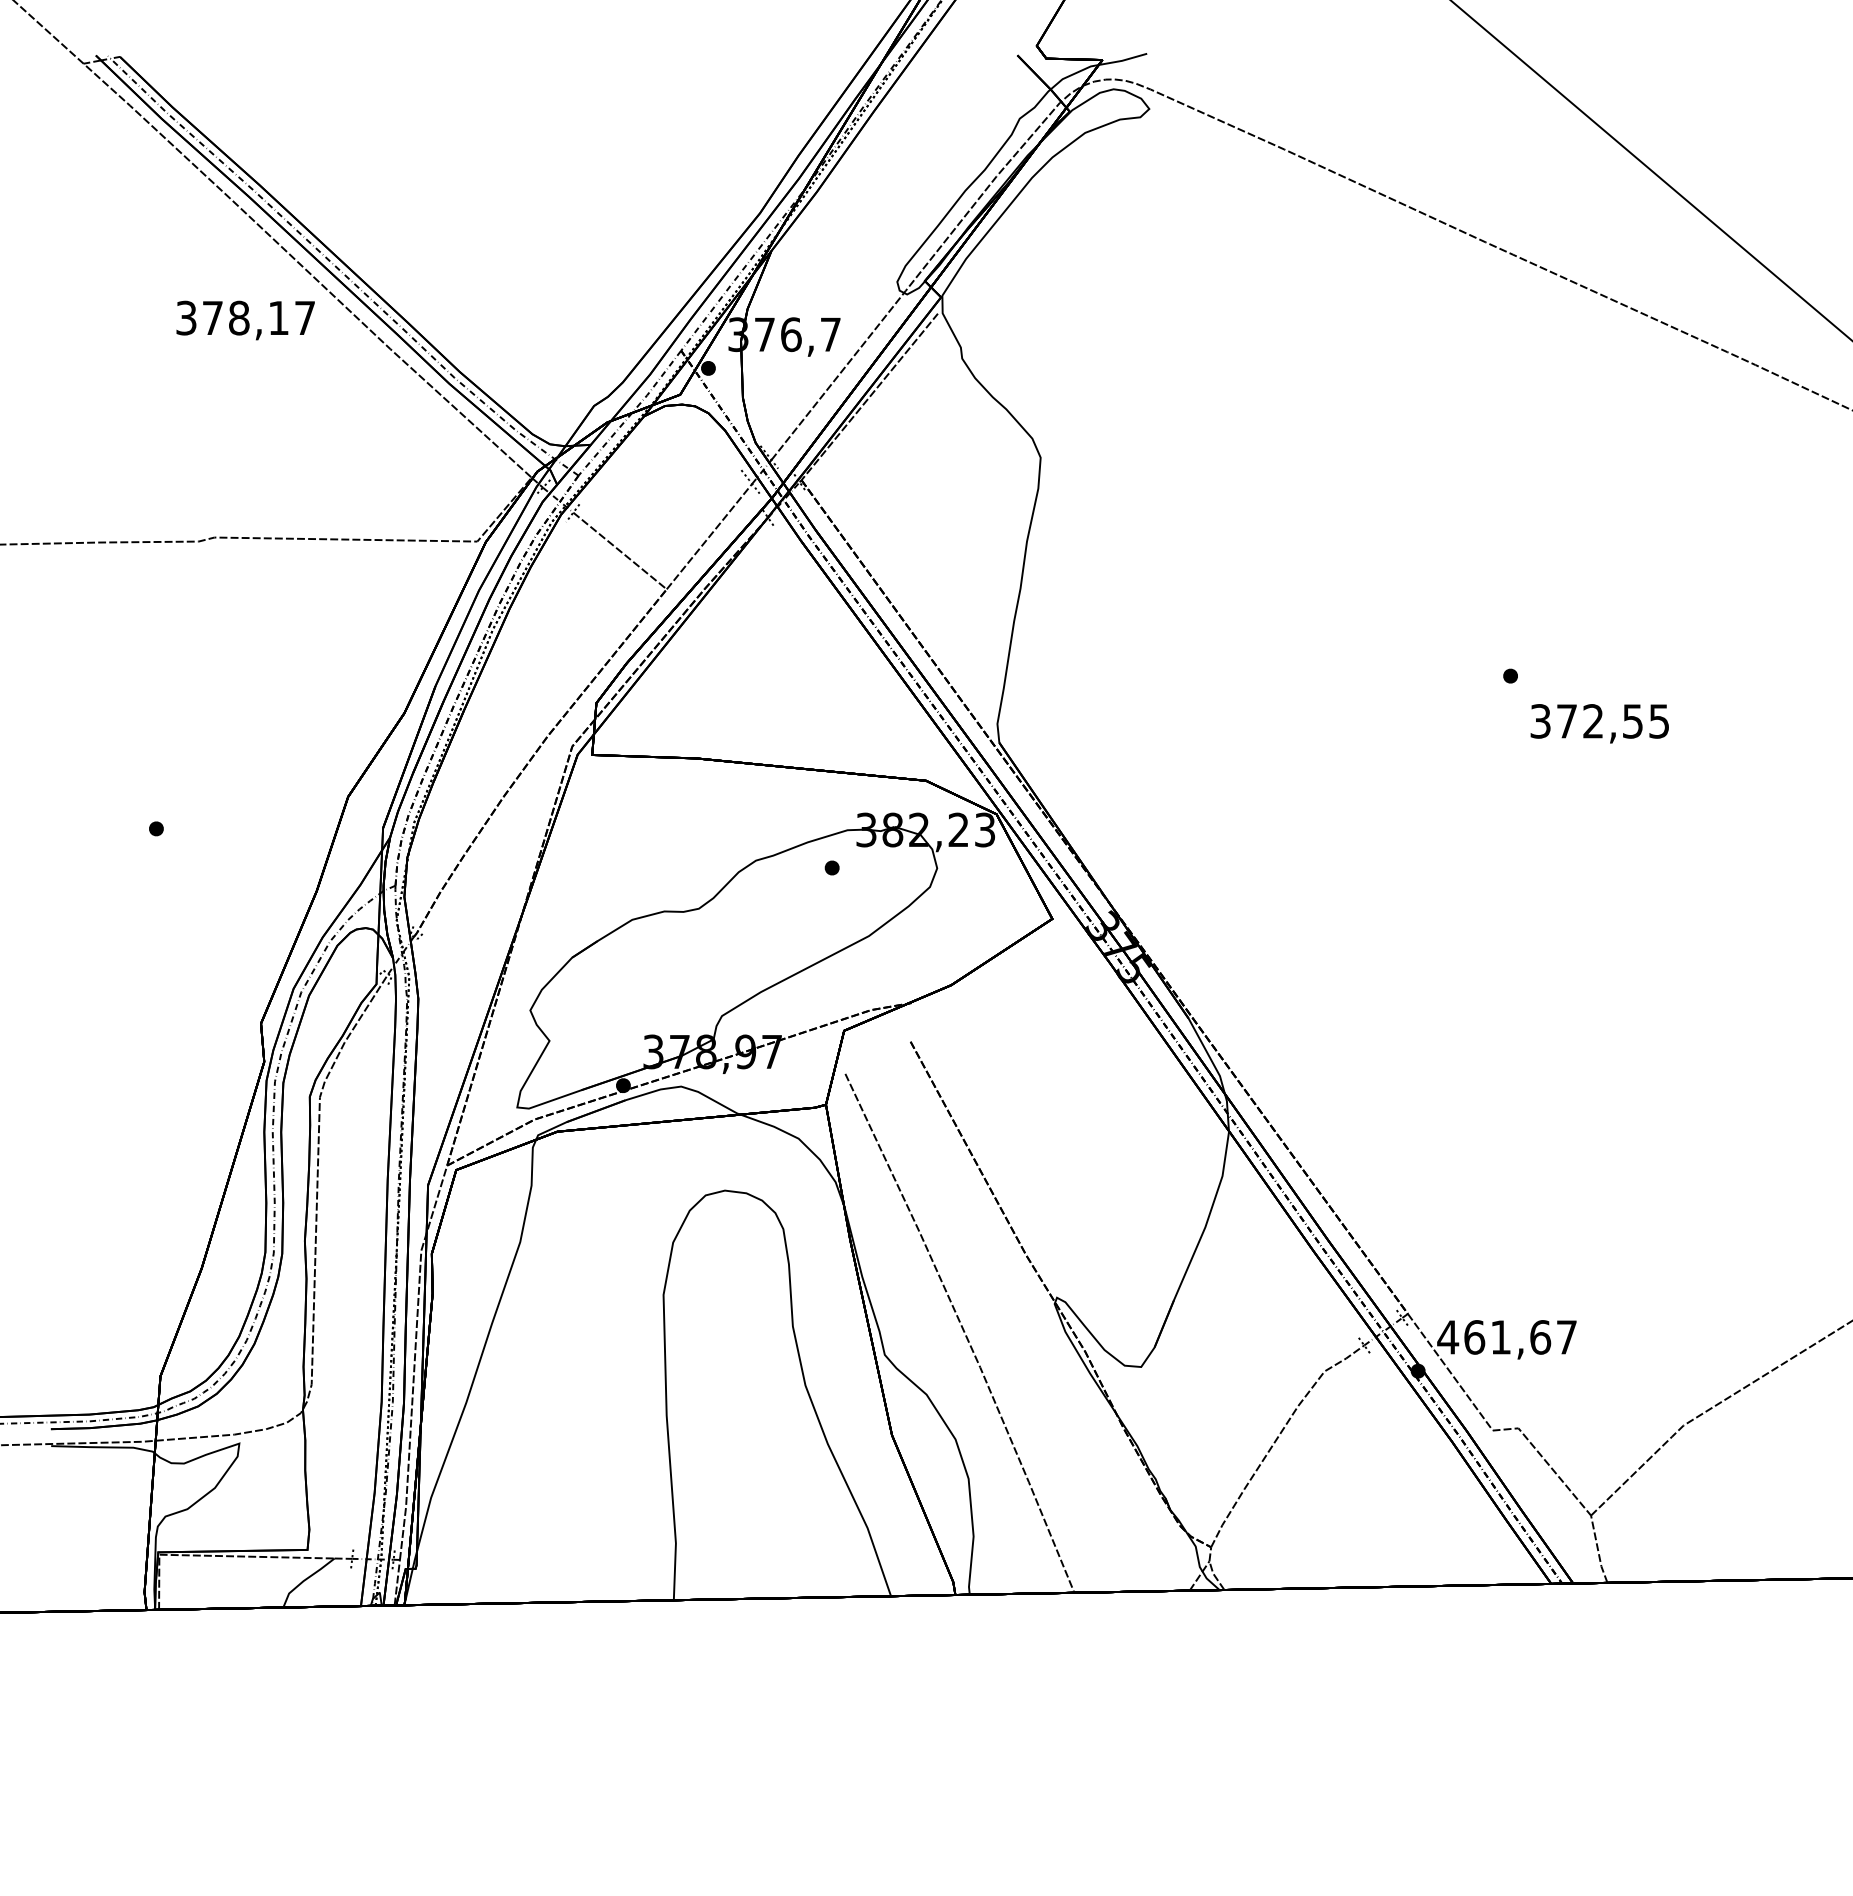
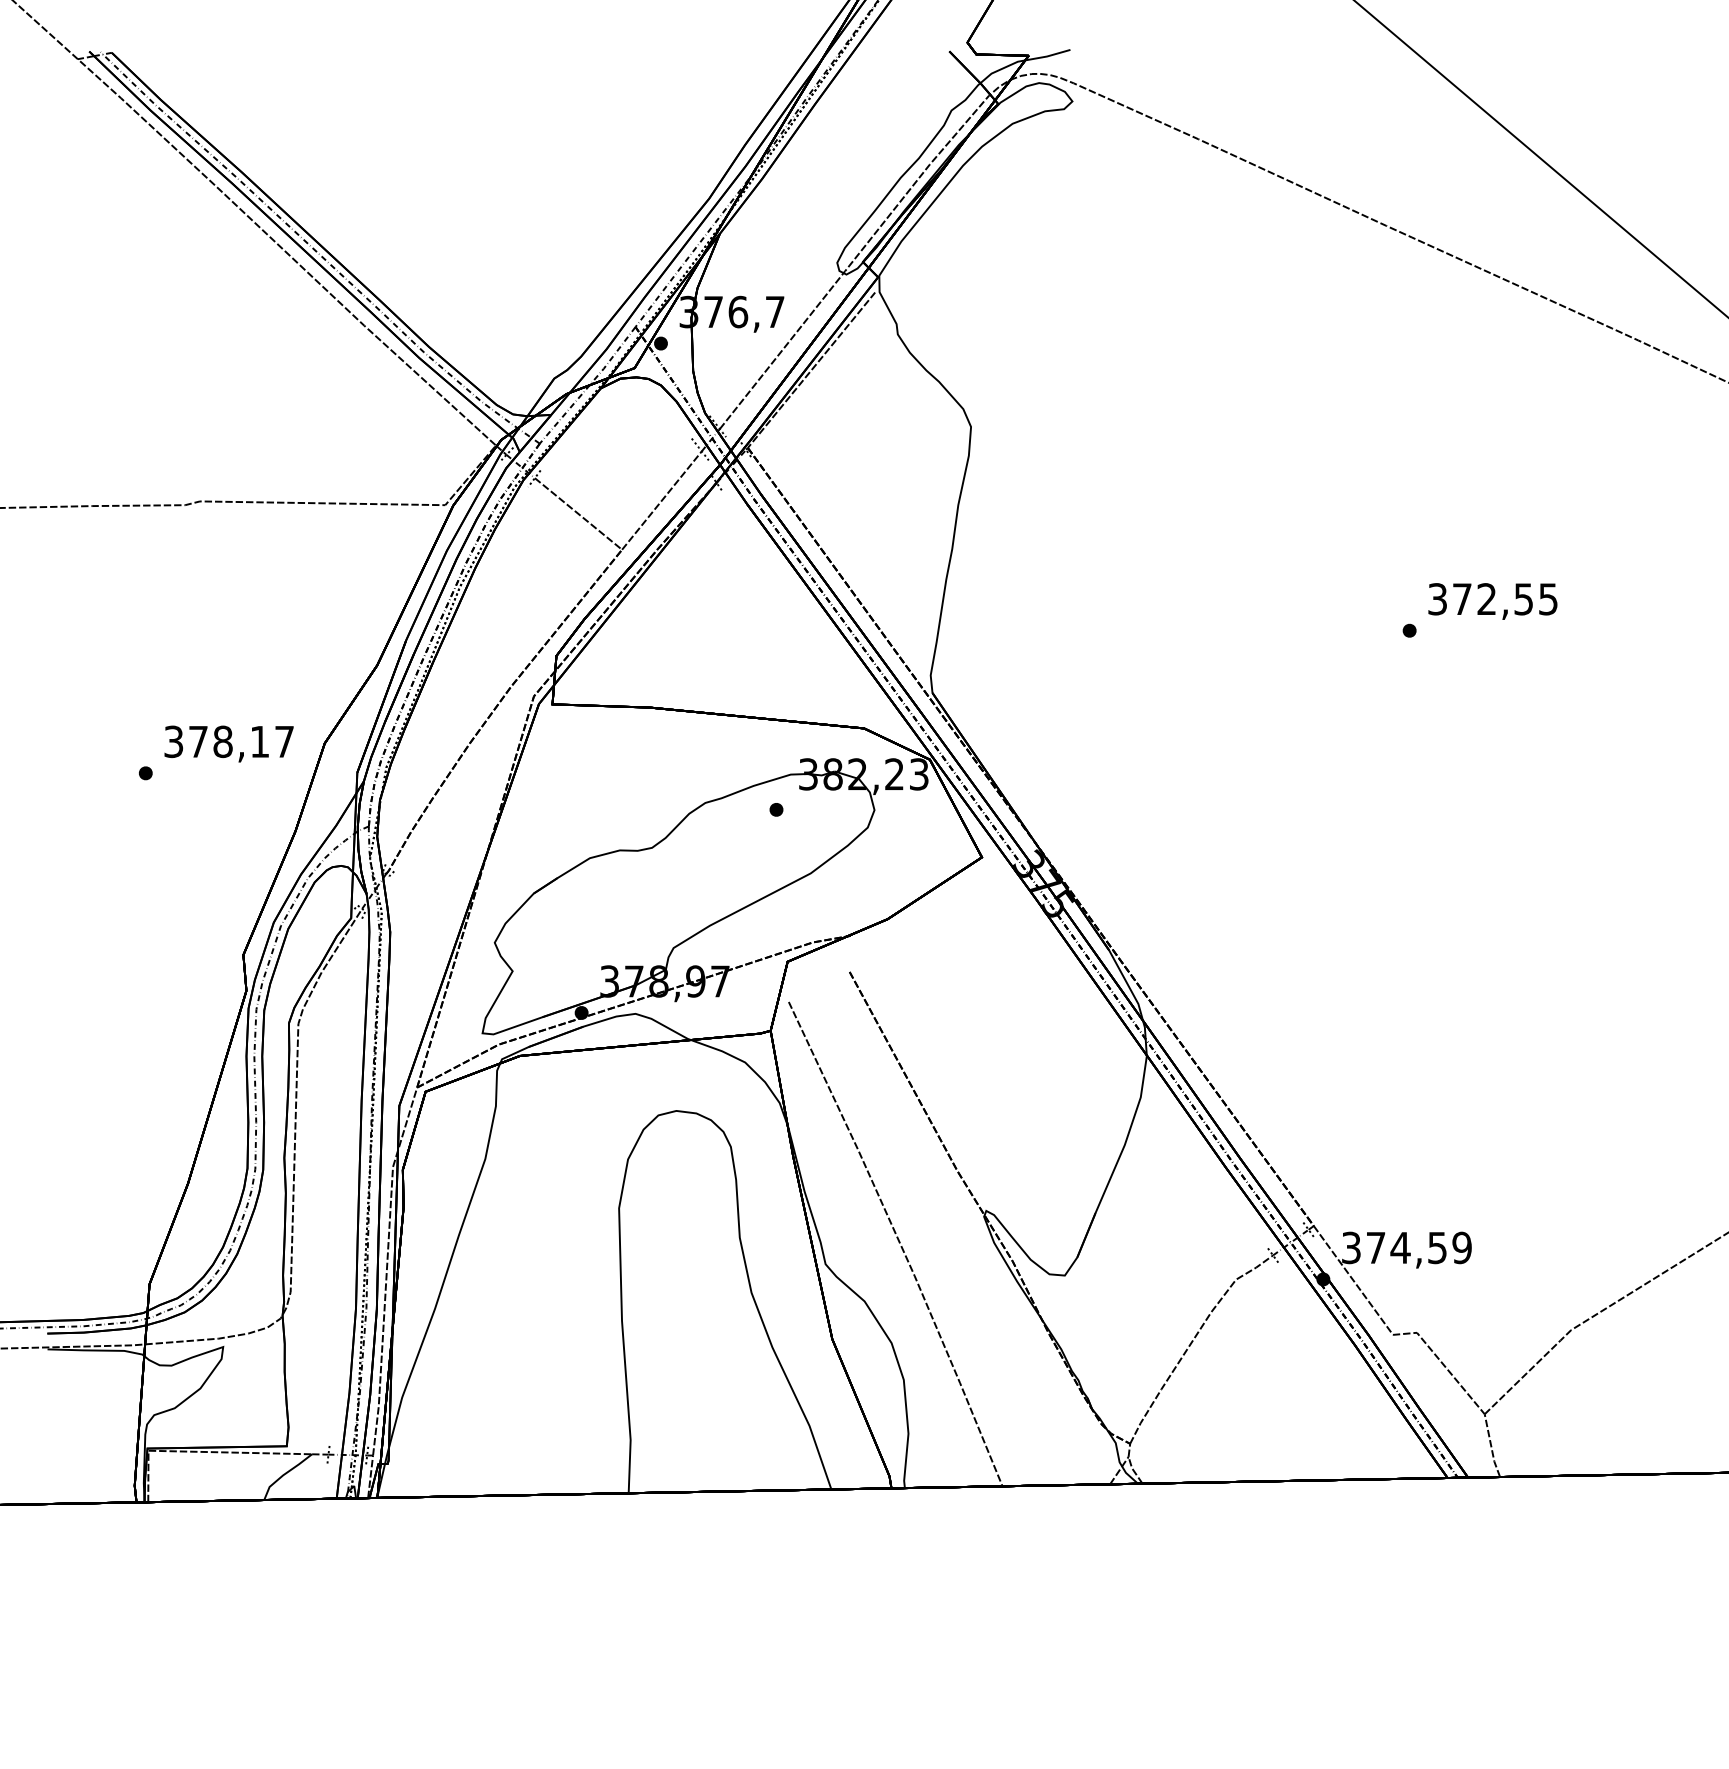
text: (245, 320) -> (228, 744), moved
text: (1599, 723) -> (1492, 601), moved
text: (1507, 1337) -> (1406, 1248), 461,67 -> 374,59

